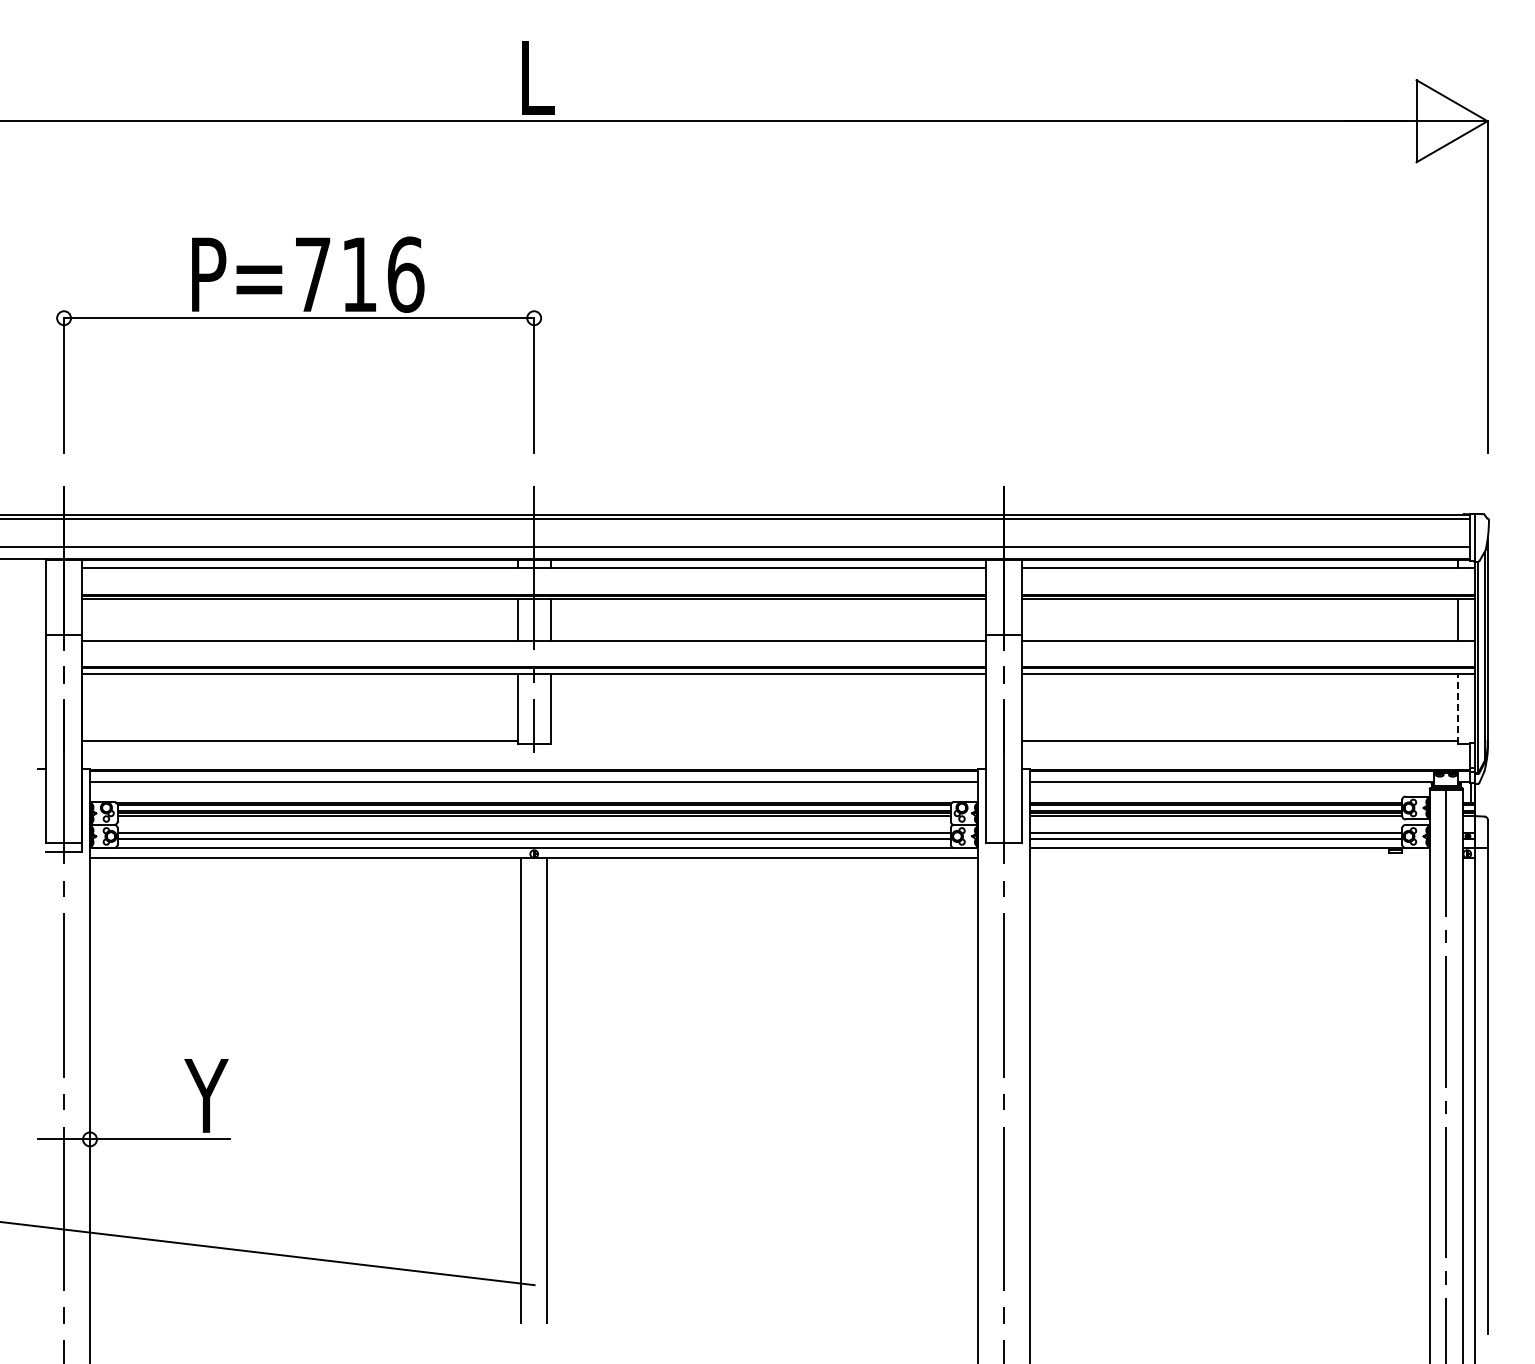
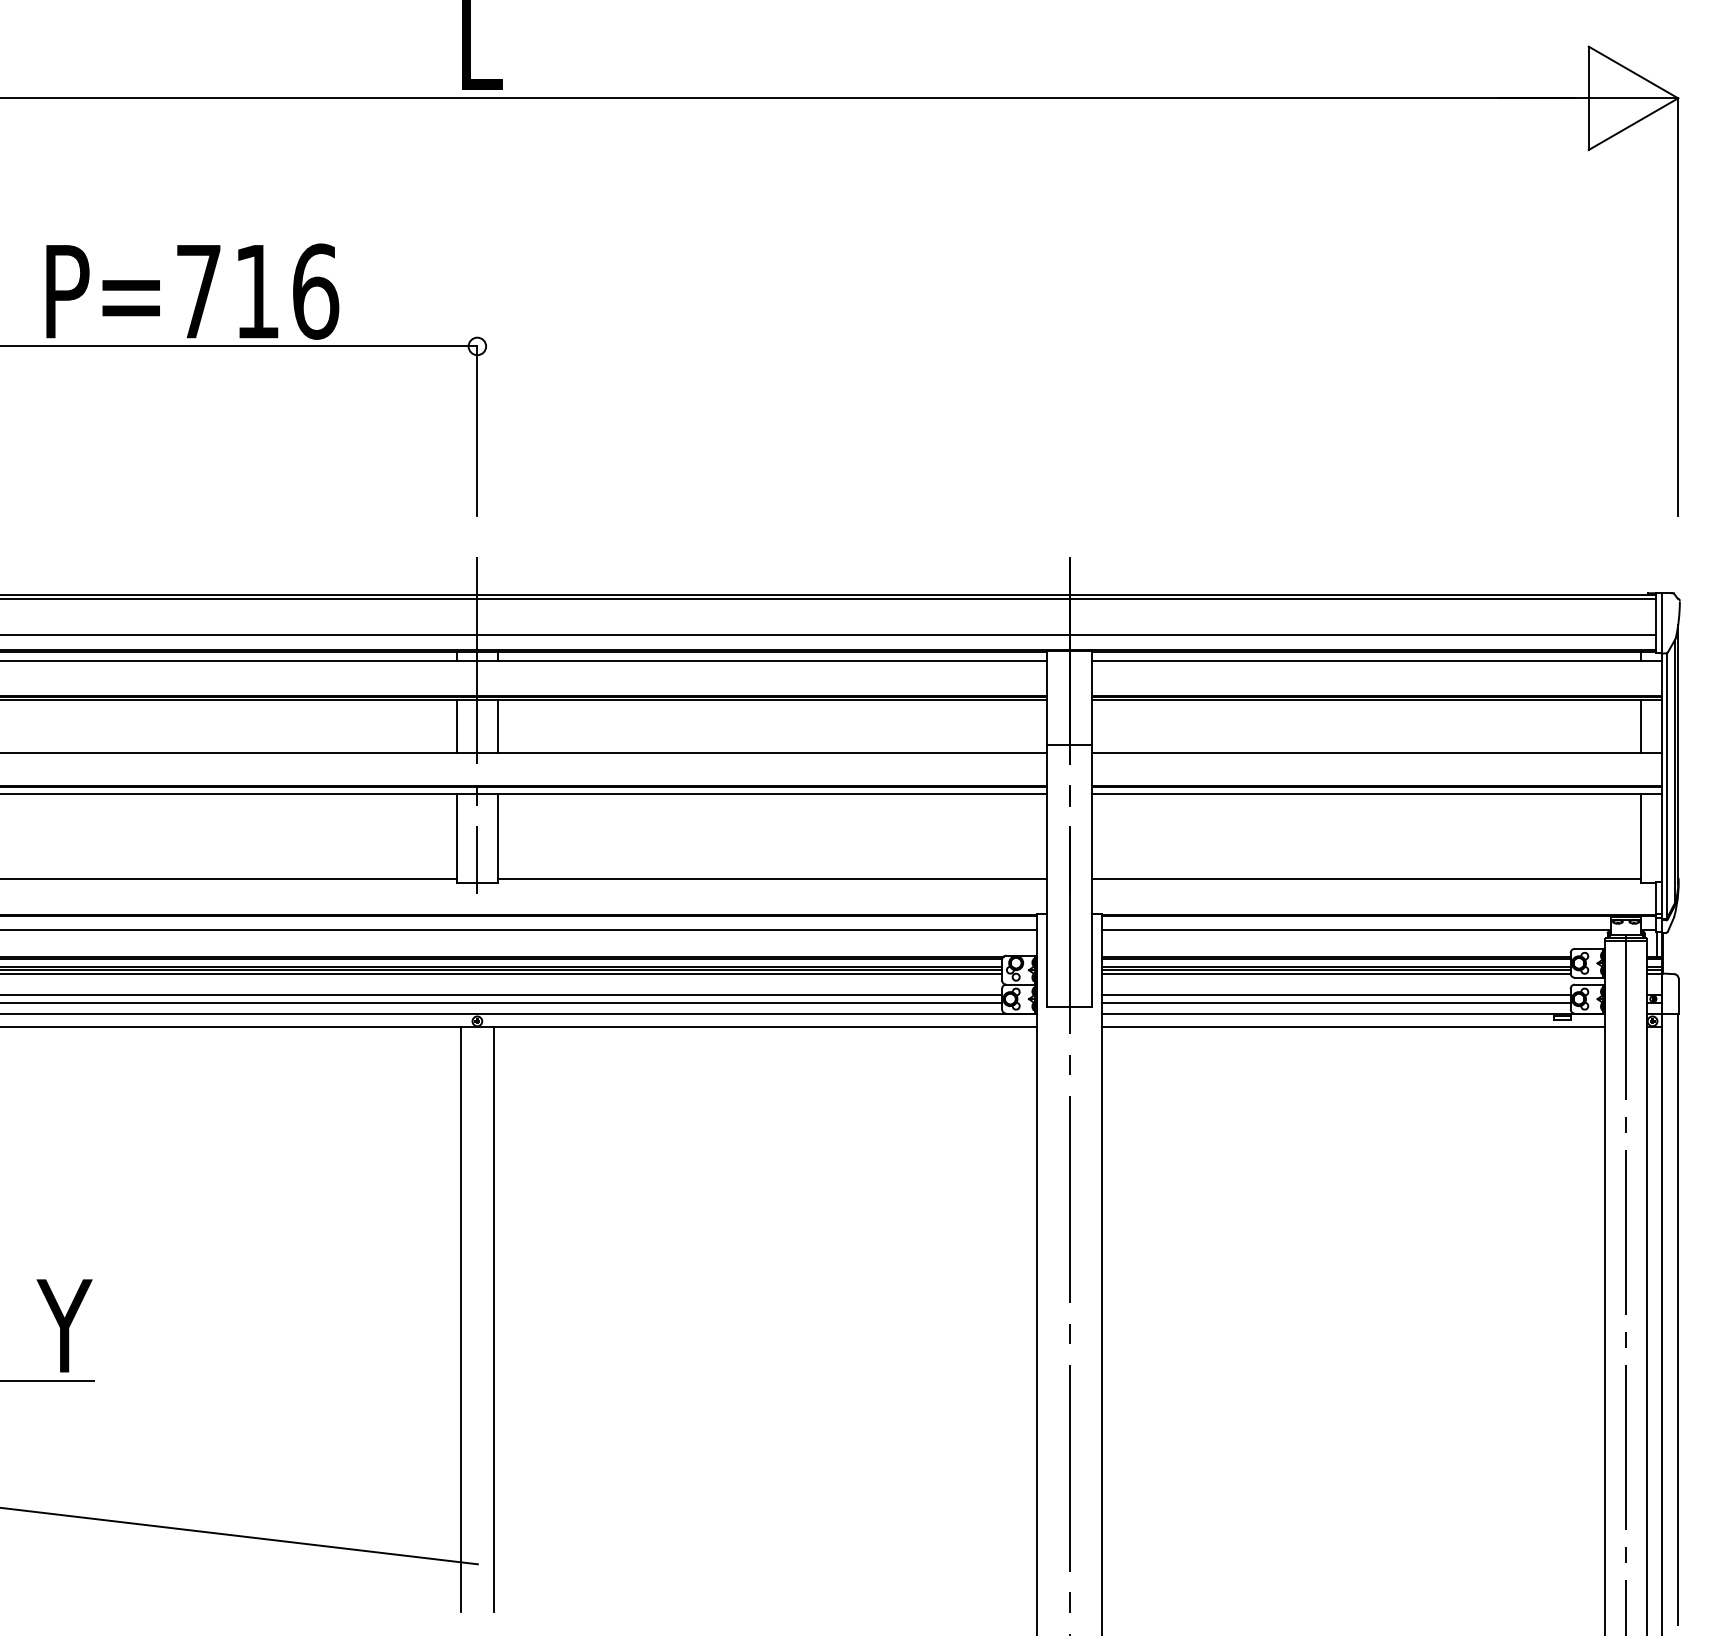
line: (1458, 708) -> (1641, 837), dashed -> solid
line: (768, 740) -> (772, 878), added
line: (1229, 858) -> (1353, 1026), added

